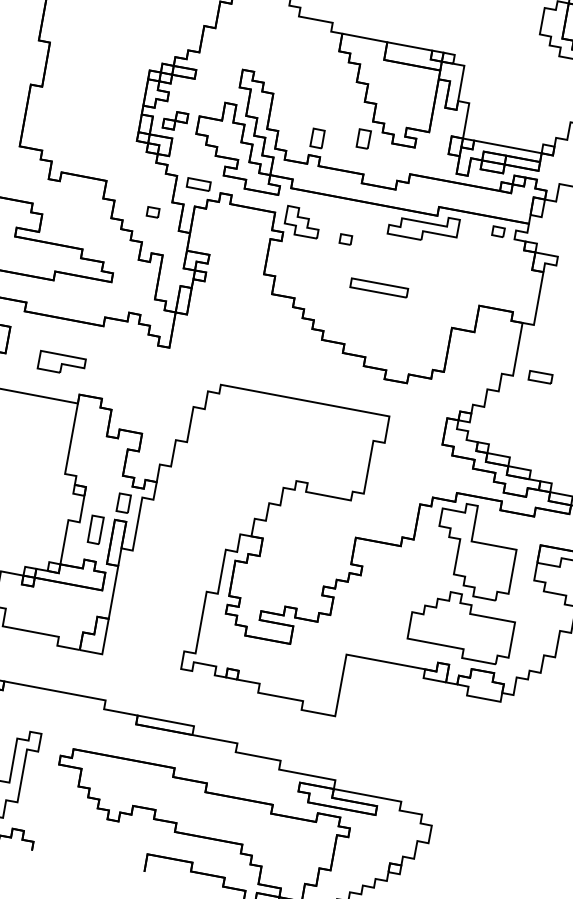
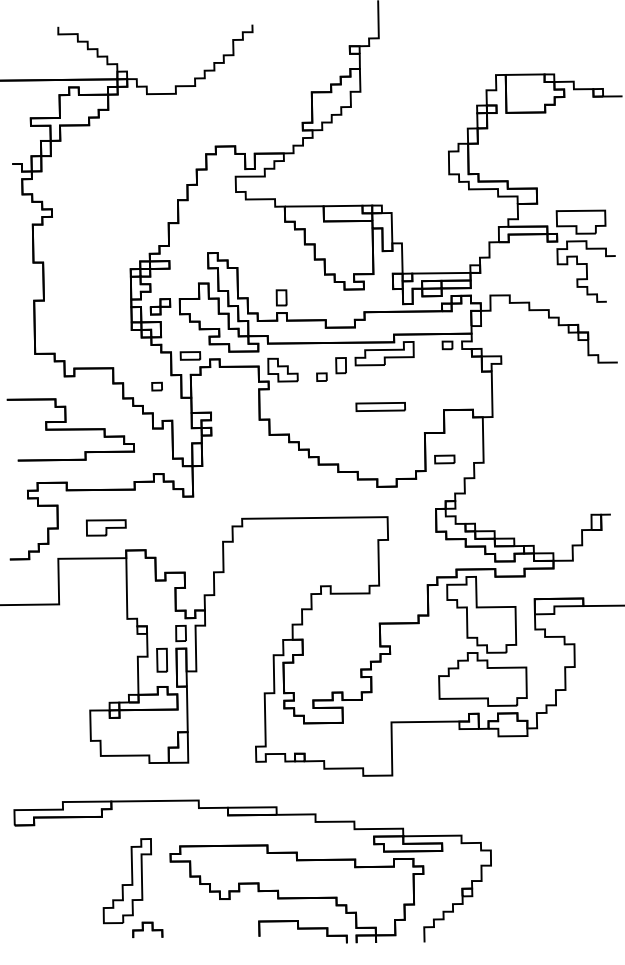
part: (363, 138) -> (340, 365), moved
part: (379, 287) -> (380, 406), moved
part: (540, 377) -> (444, 459), moved

